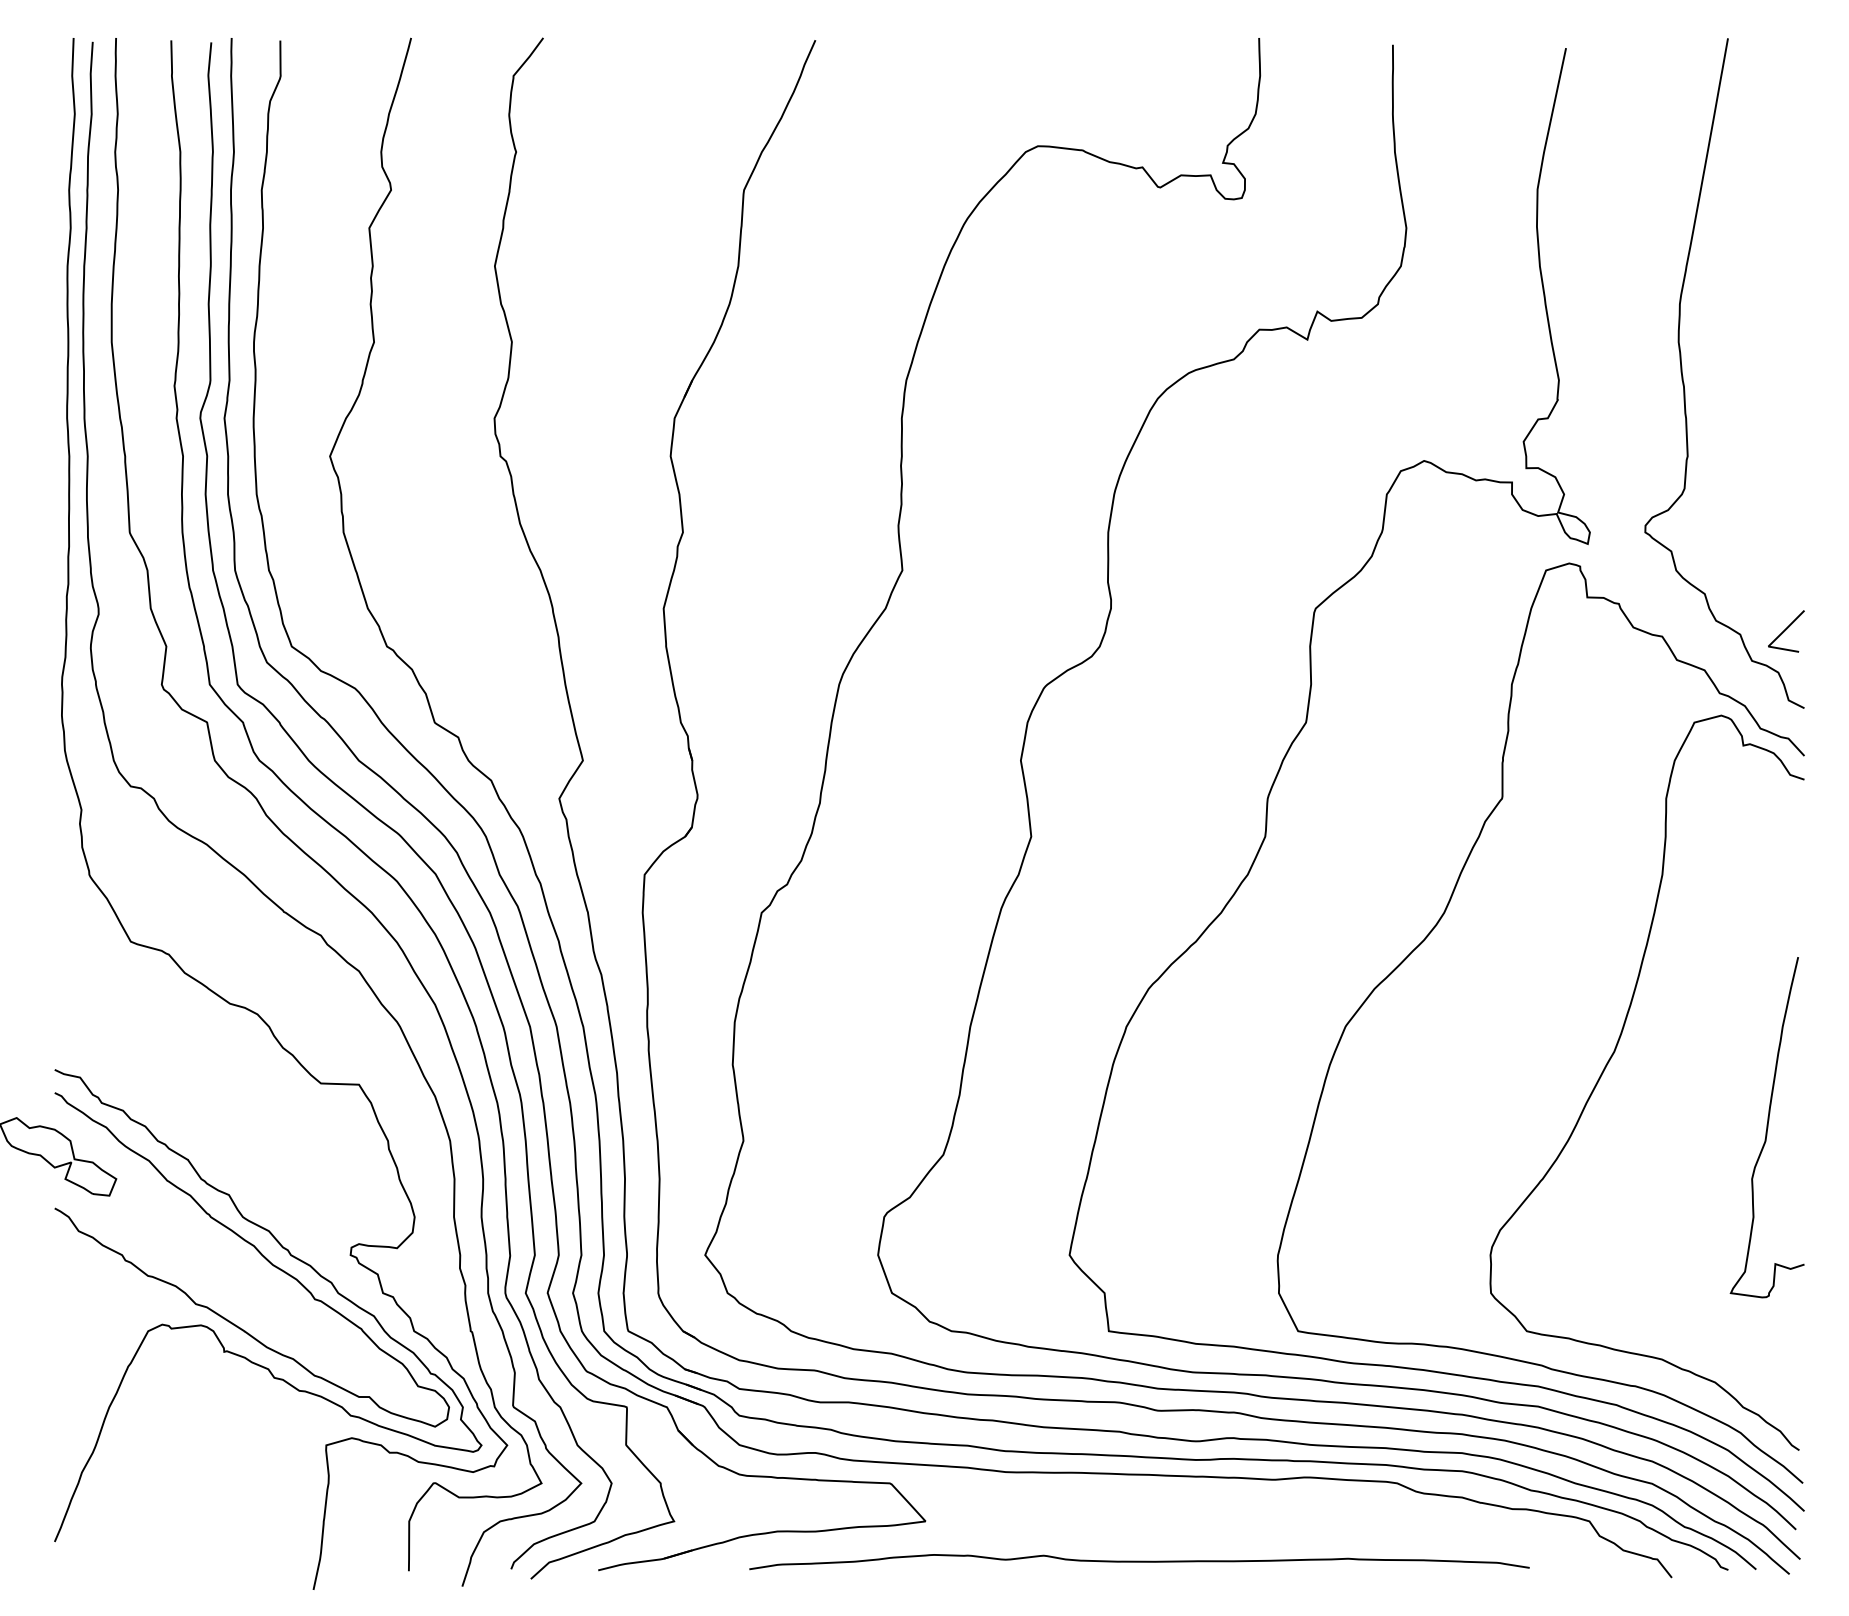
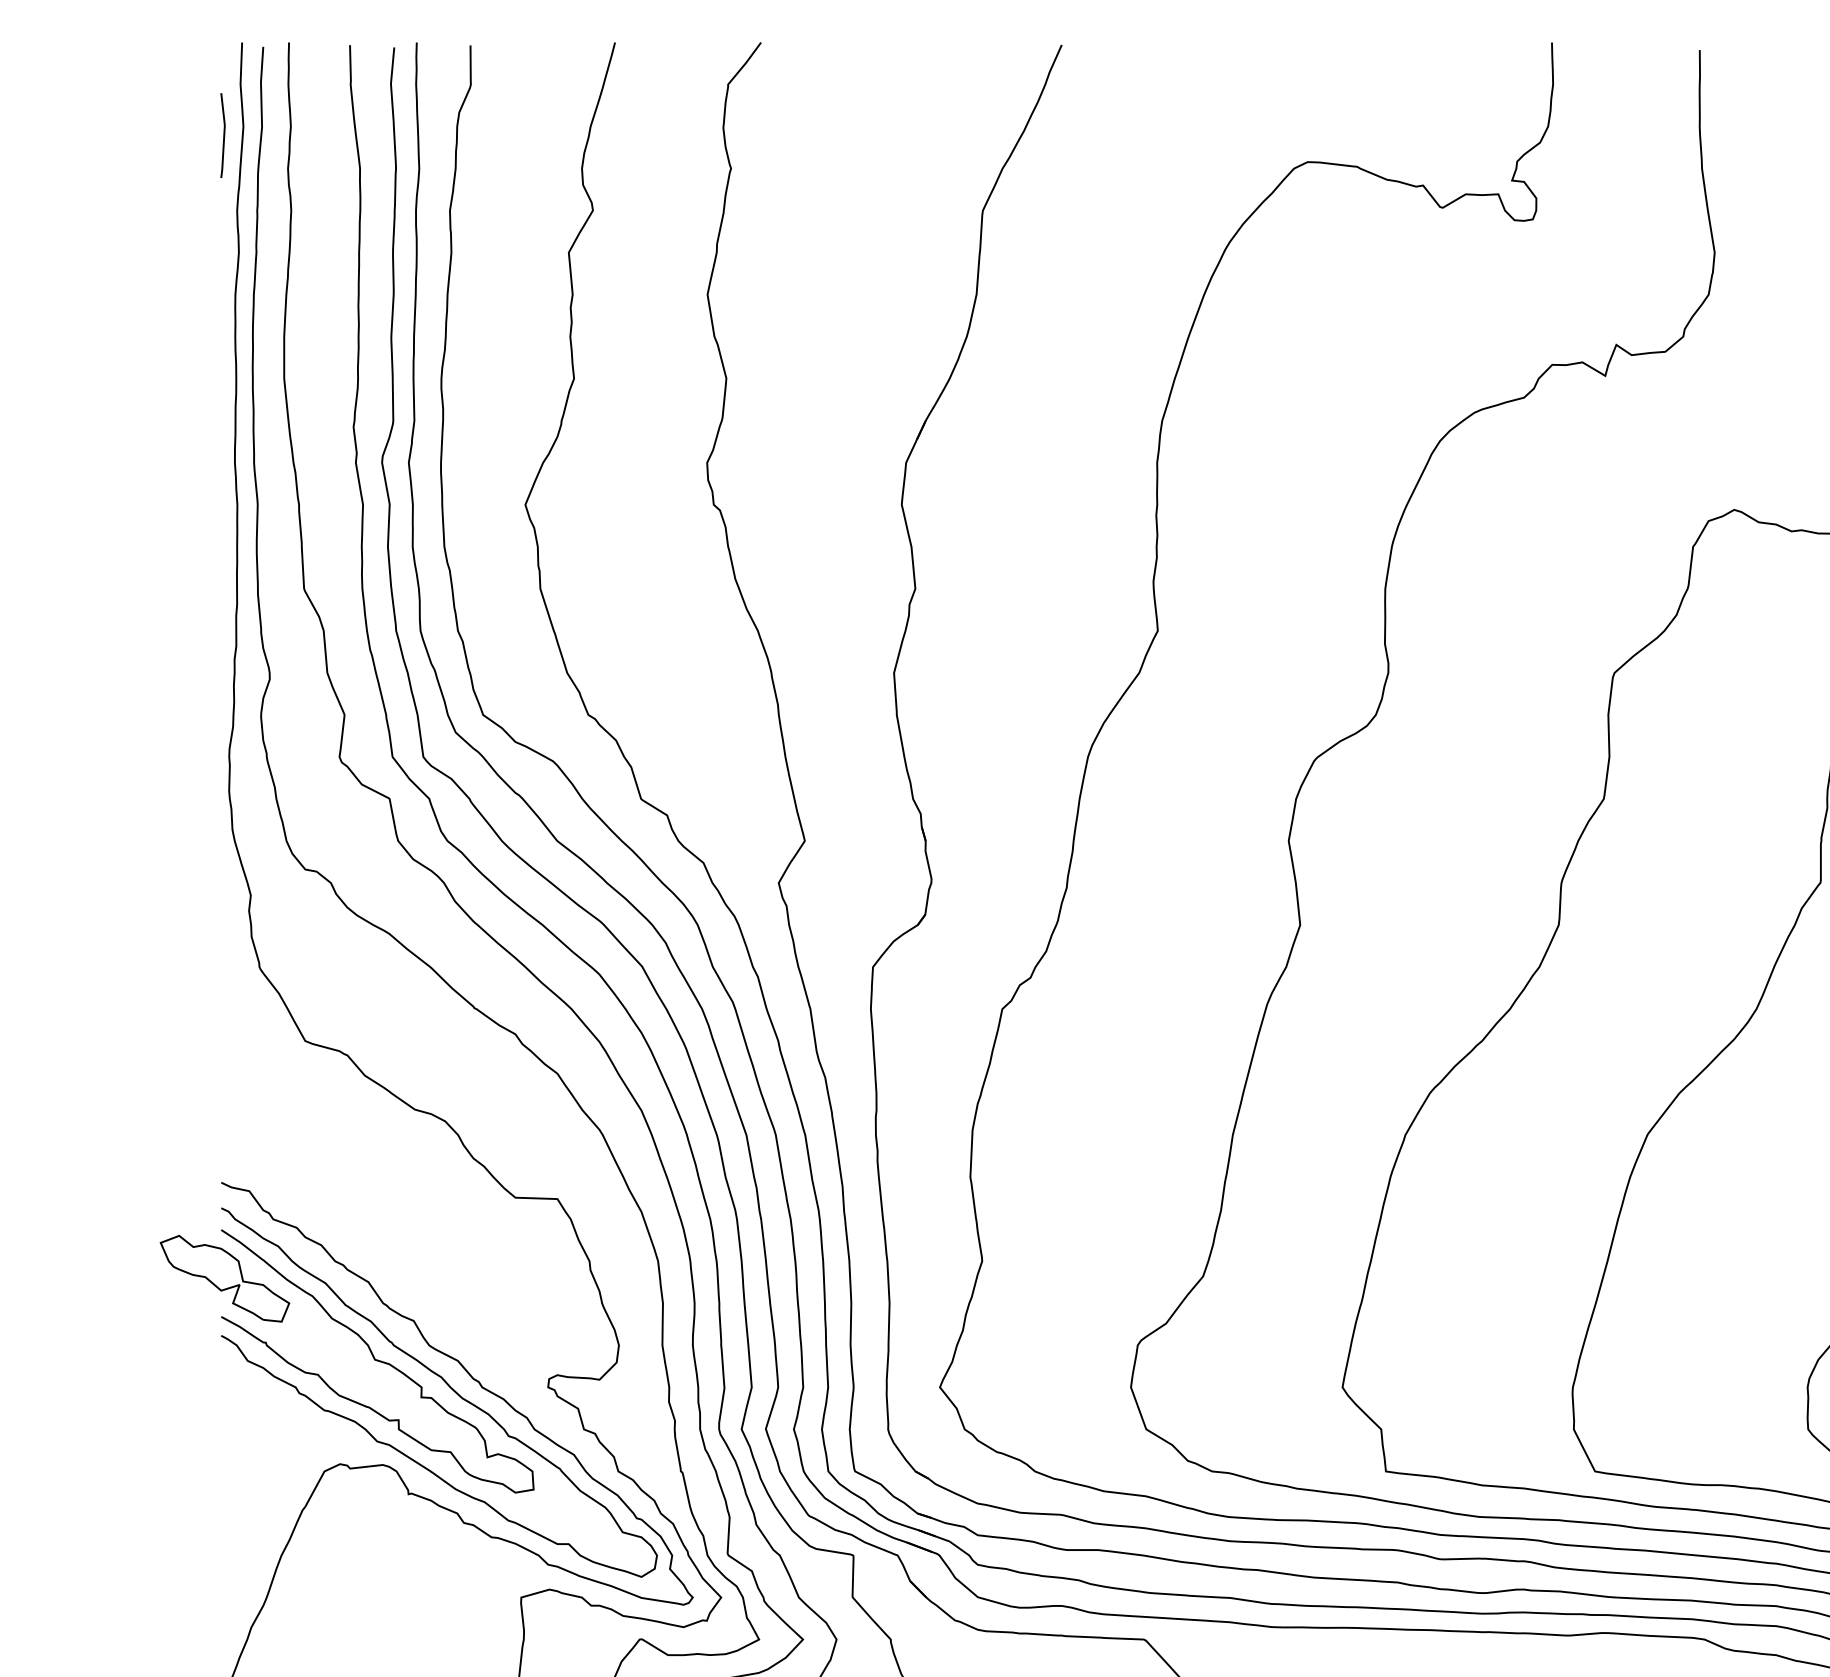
curve: (56, 121) -> (223, 134), added
curve: (196, 1231) -> (377, 1361), added

